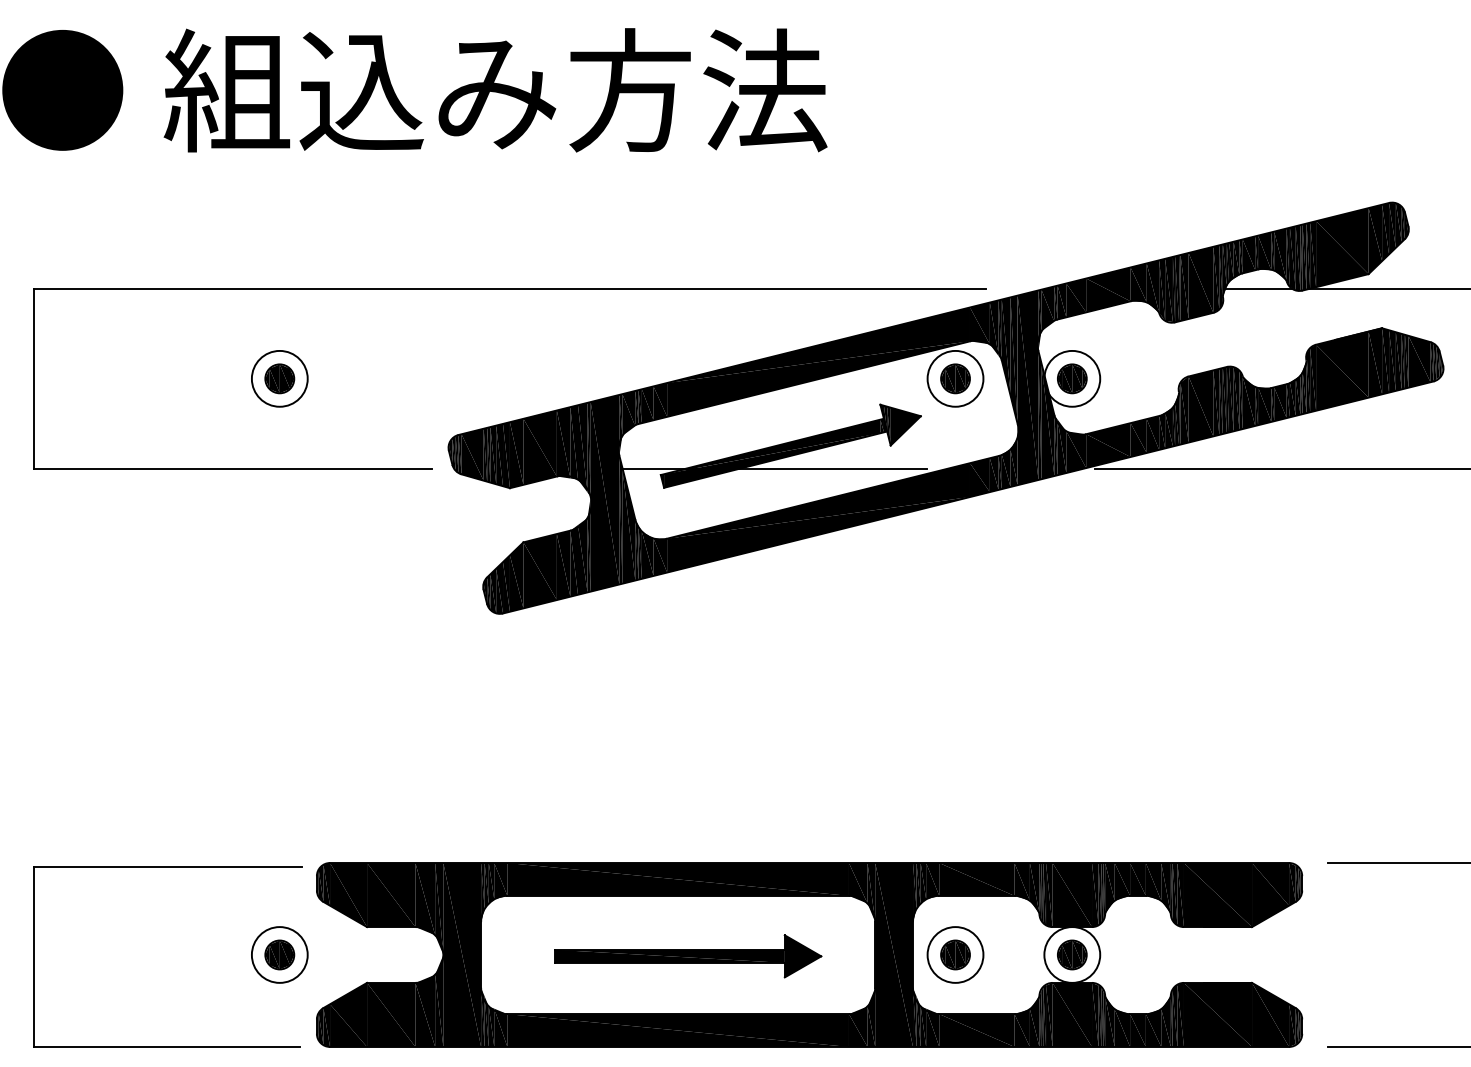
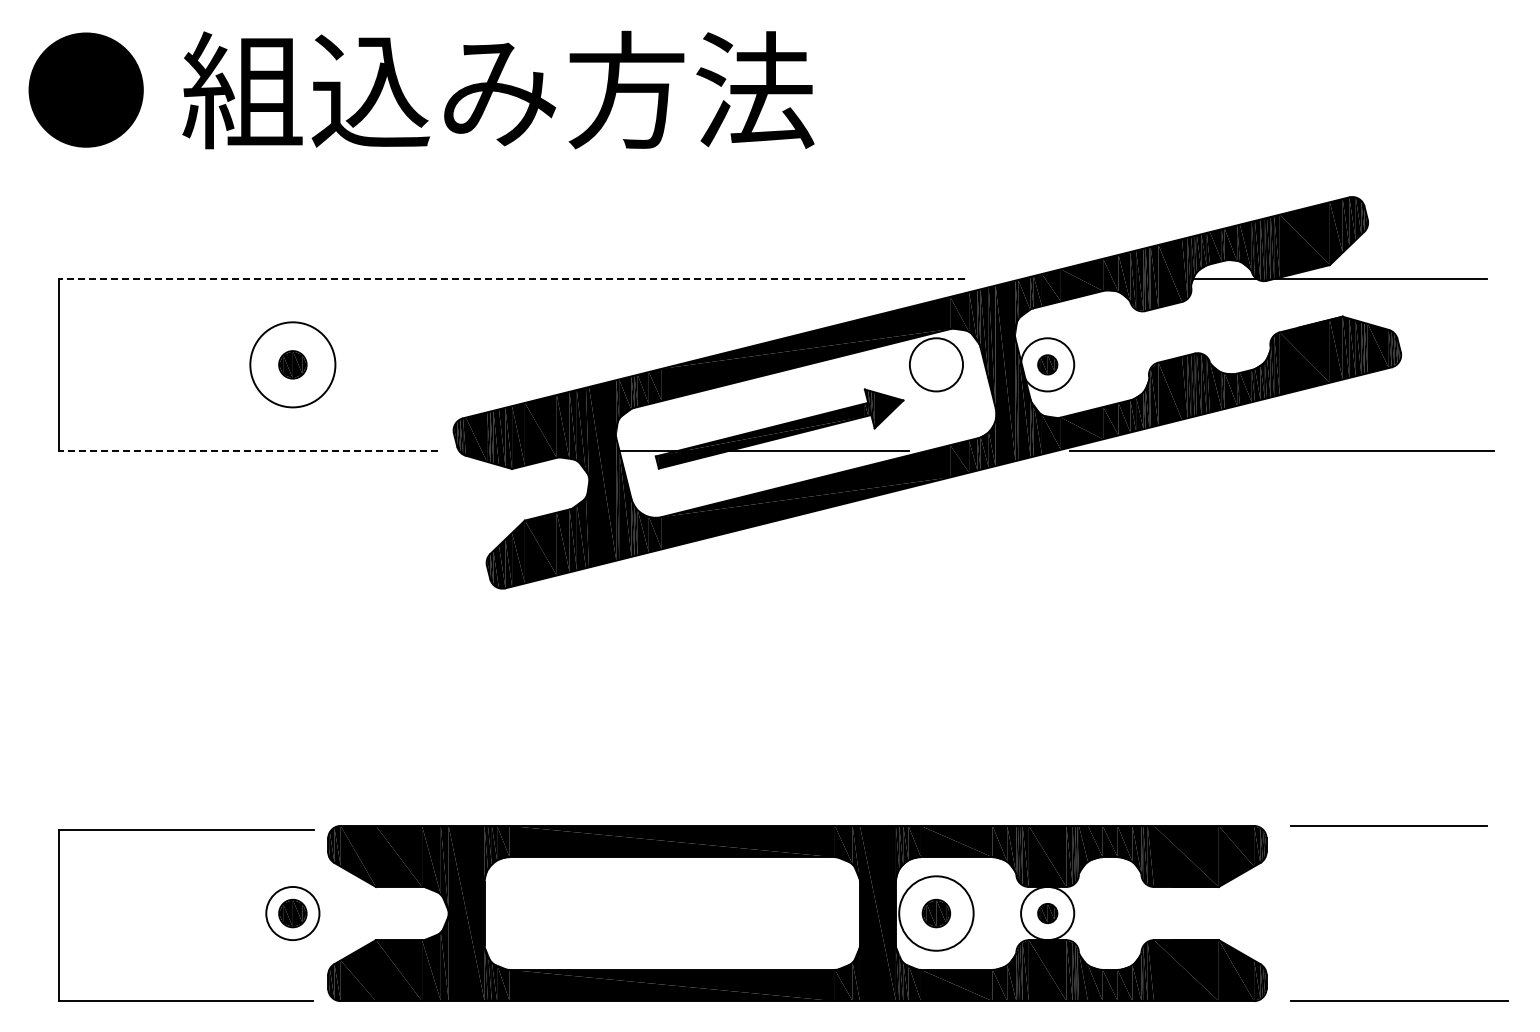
line: (509, 289) -> (511, 279), solid -> dashed
circle: (279, 378) -> (292, 364), size x1.6
part: (955, 378) -> (936, 364), removed
part: (1072, 378) -> (1047, 364), size x0.7
line: (233, 468) -> (248, 450), solid -> dashed
circle: (955, 954) -> (936, 913), size x1.4
part: (1072, 954) -> (1047, 913), size x0.7
part: (687, 955) -> (681, 914), removed

